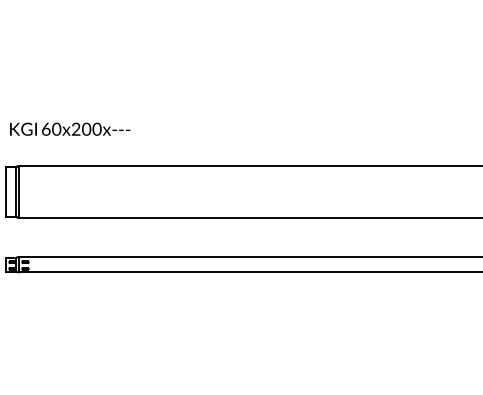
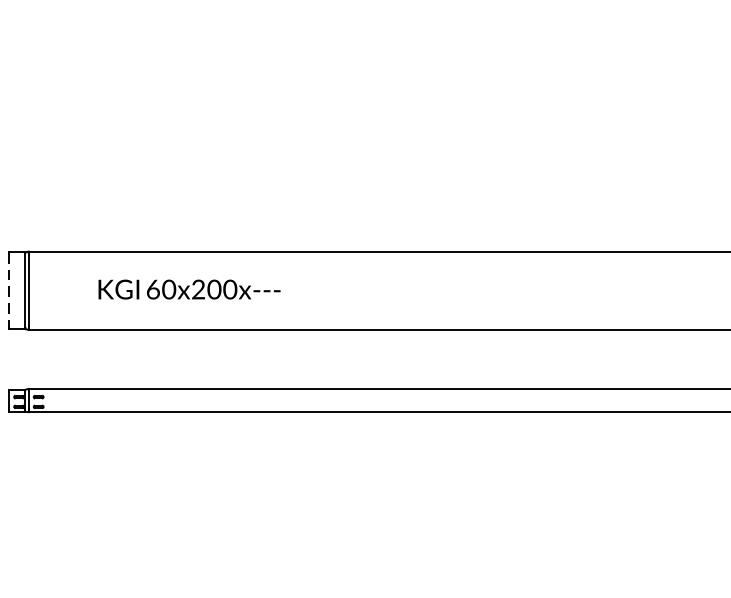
text: (70, 128) -> (190, 288), moved
line: (6, 192) -> (9, 291), solid -> dashed

